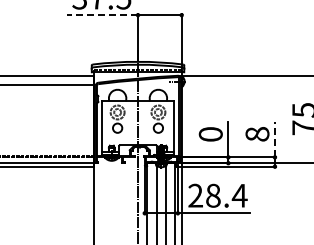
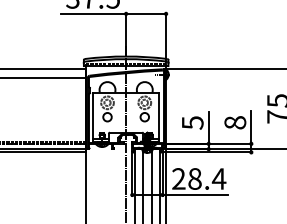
line: (102, 15) -> (93, 14), dashed -> solid
text: (210, 134) -> (192, 122), 0 -> 5
line: (274, 139) -> (250, 127), dashed -> solid

